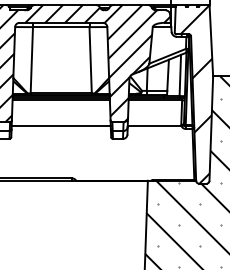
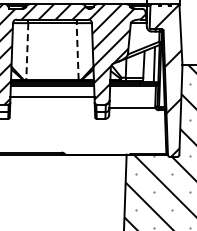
line: (90, 60) -> (77, 51), solid -> dashed
line: (32, 61) -> (27, 52), solid -> dashed
line: (61, 126) -> (52, 97), moved

